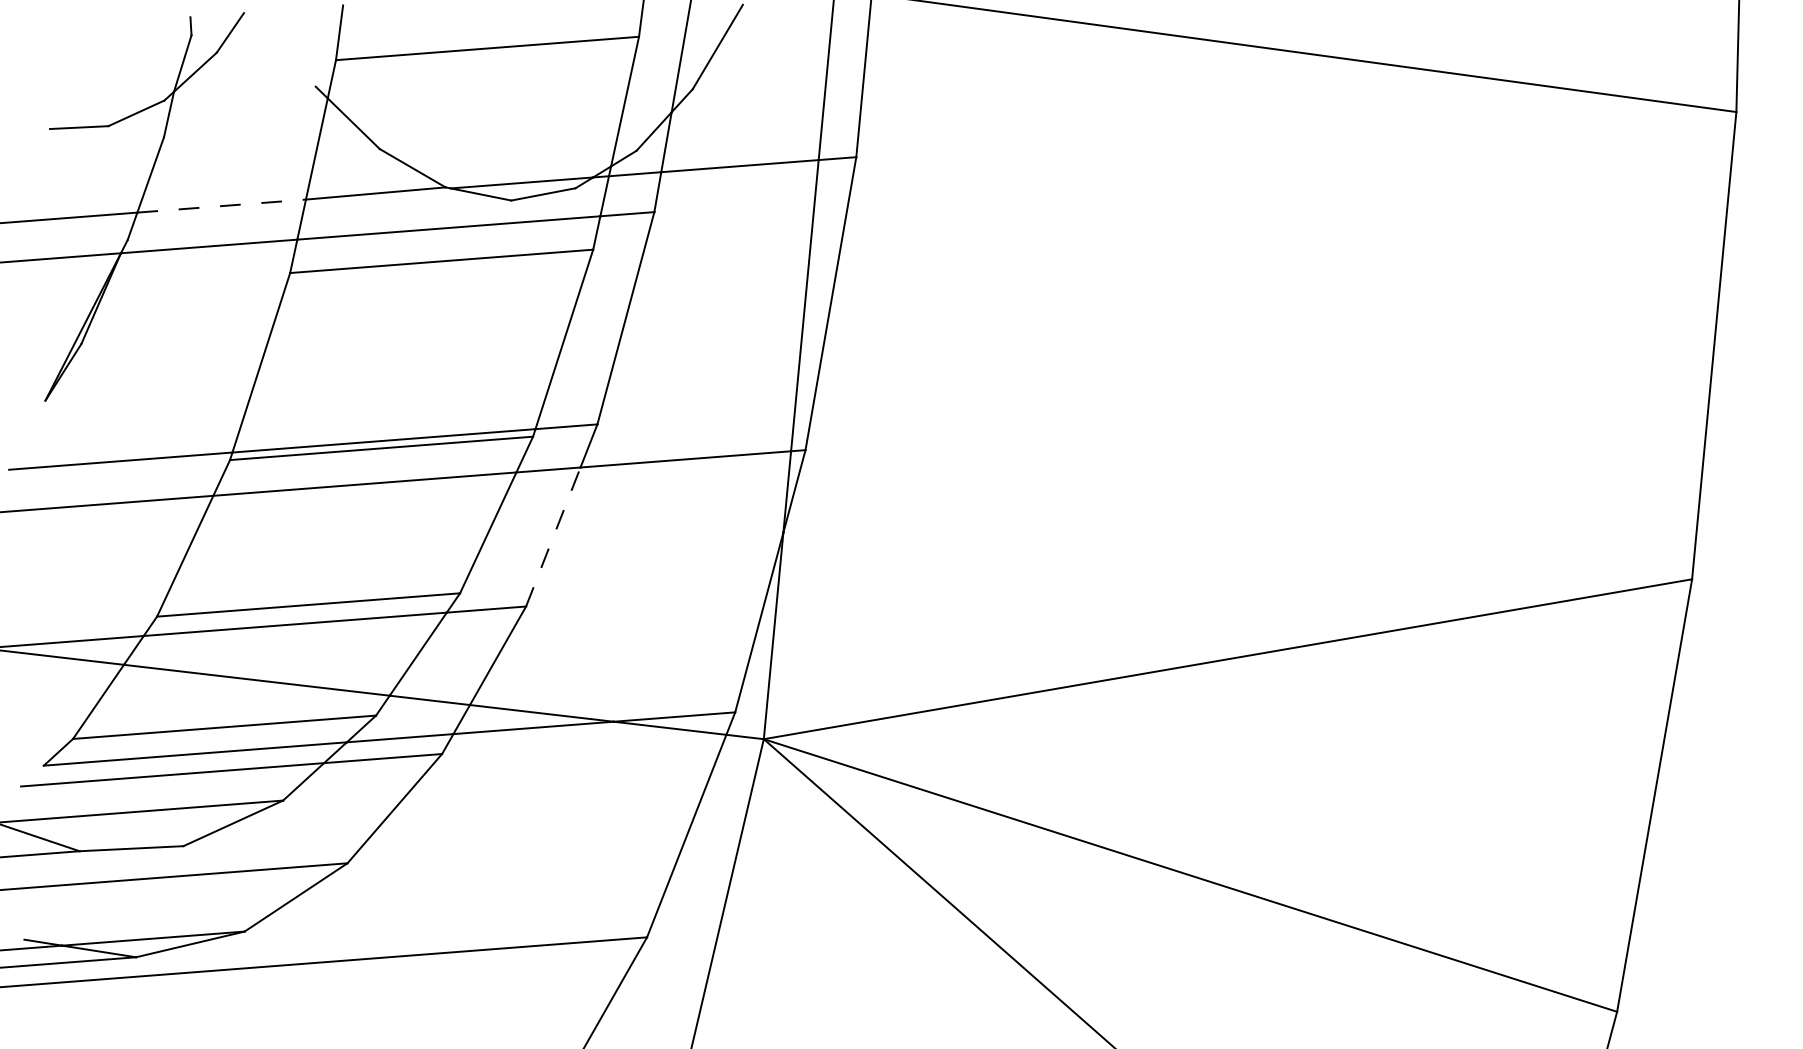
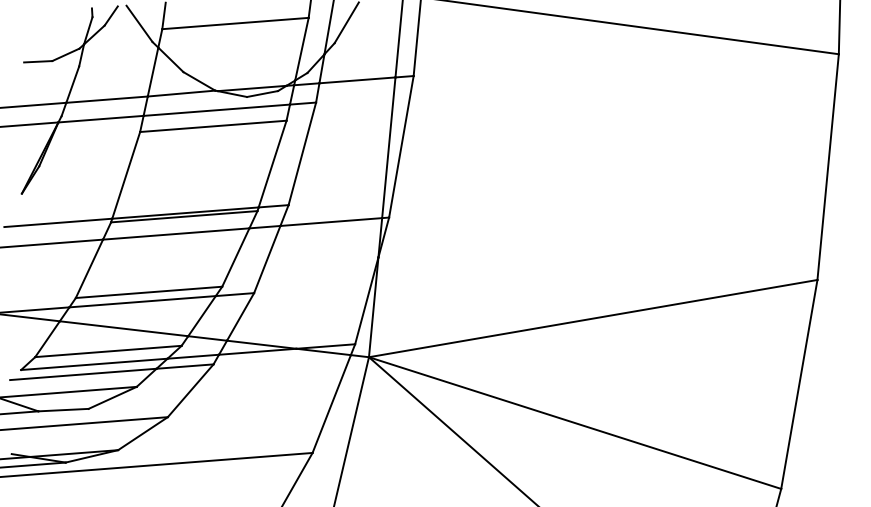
line: (288, 48) -> (139, 23), added
line: (222, 205) -> (107, 99), dashed -> solid
line: (553, 536) -> (267, 259), dashed -> solid

